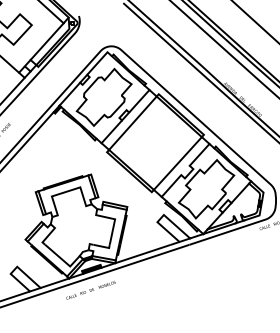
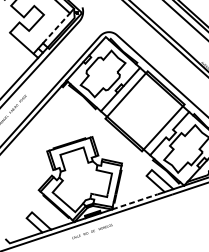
line: (47, 41) -> (56, 28), solid -> dashed
line: (144, 253) -> (136, 201), solid -> dashed

